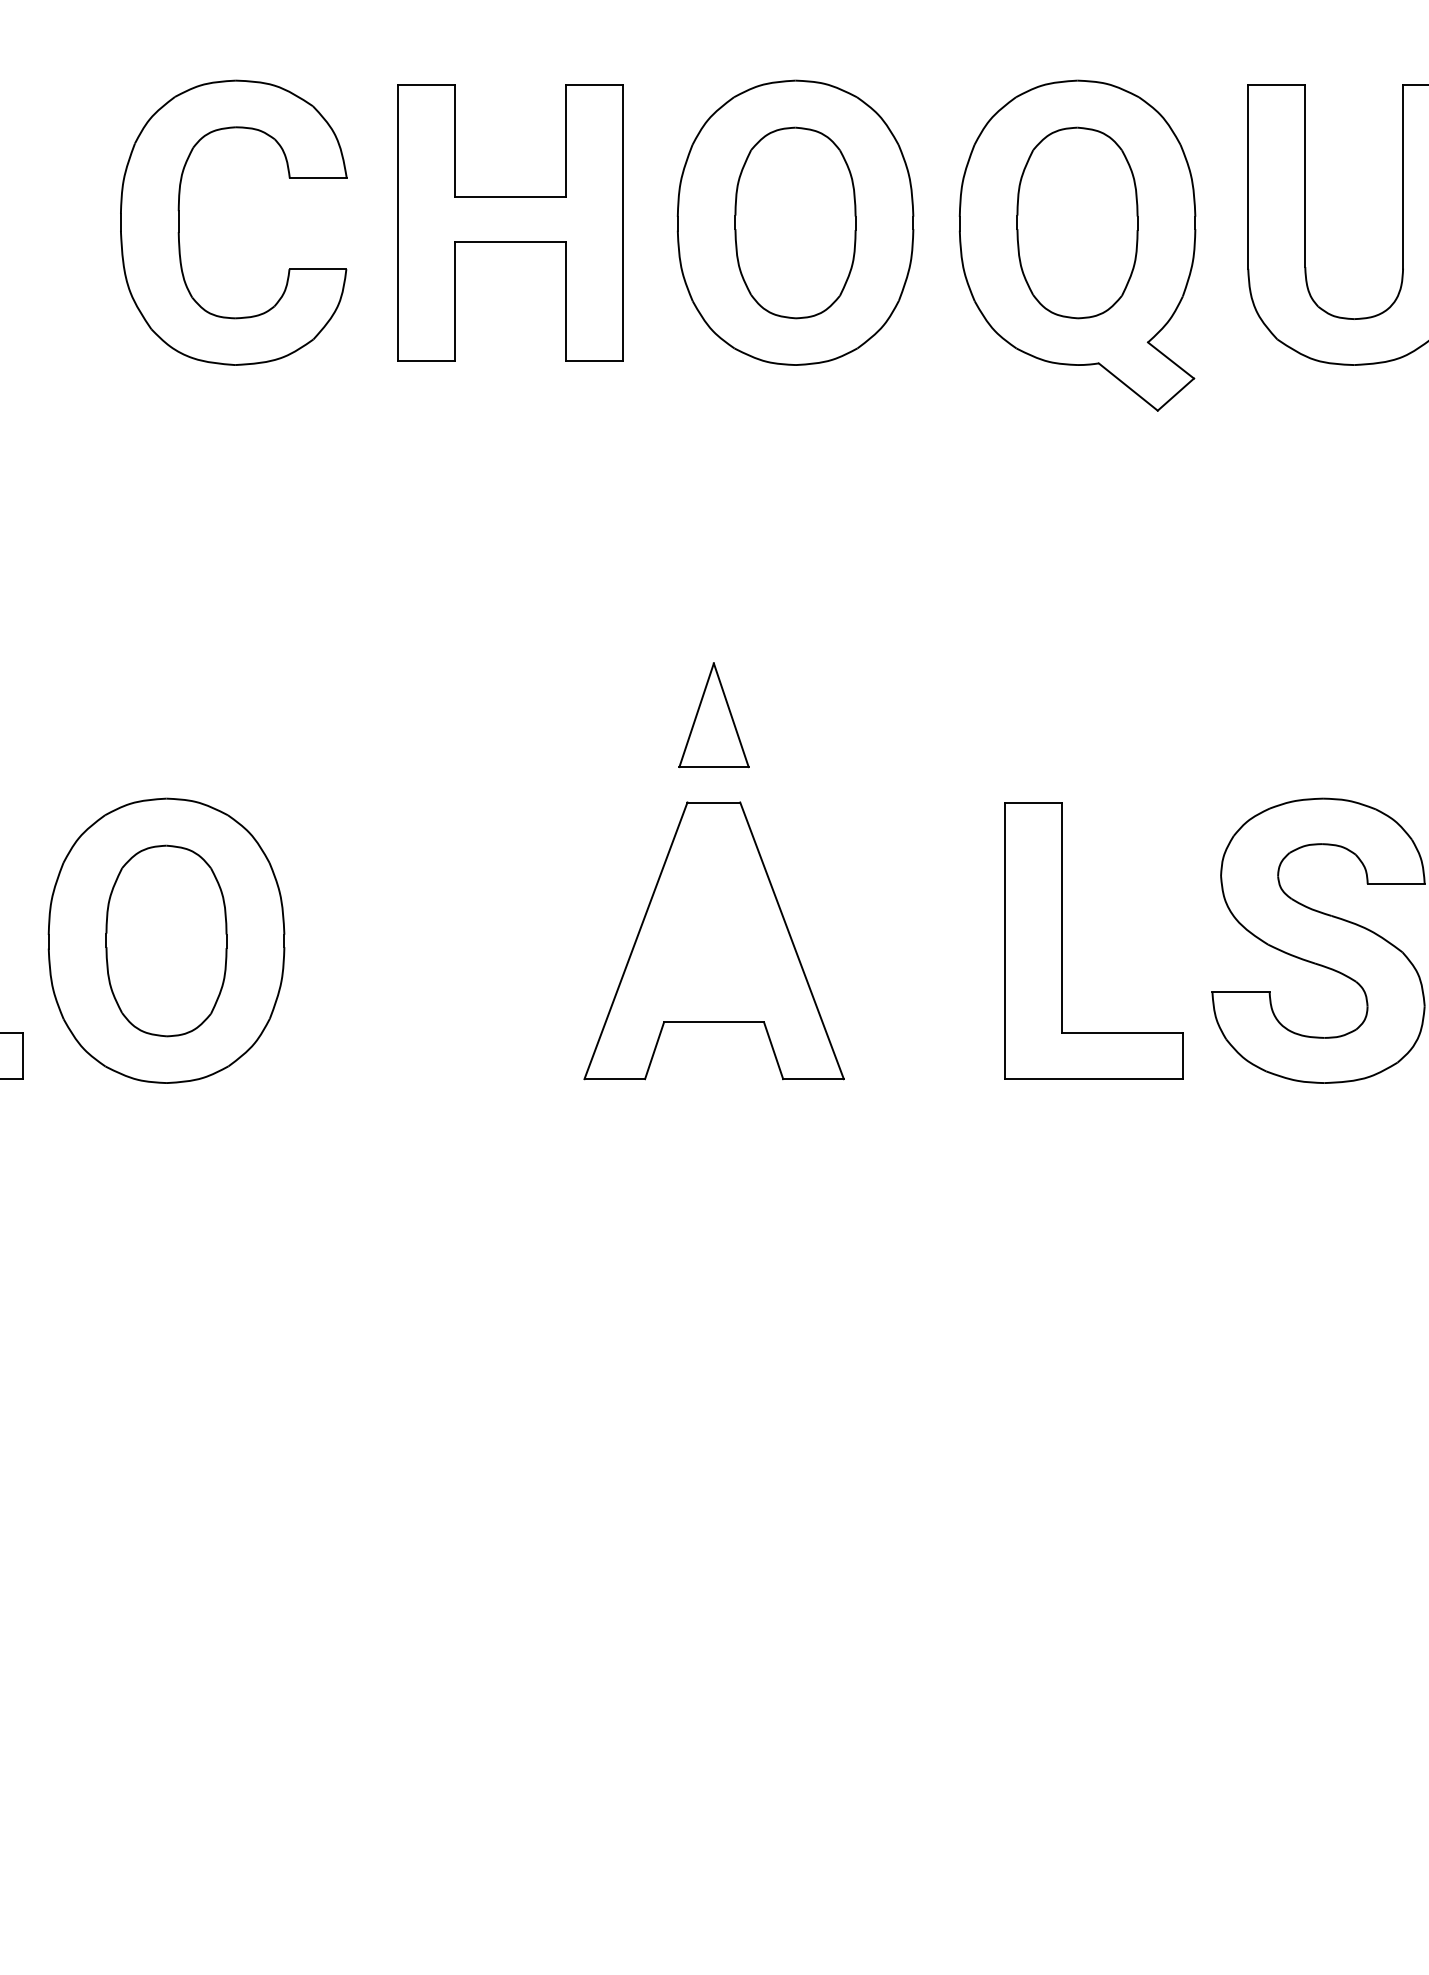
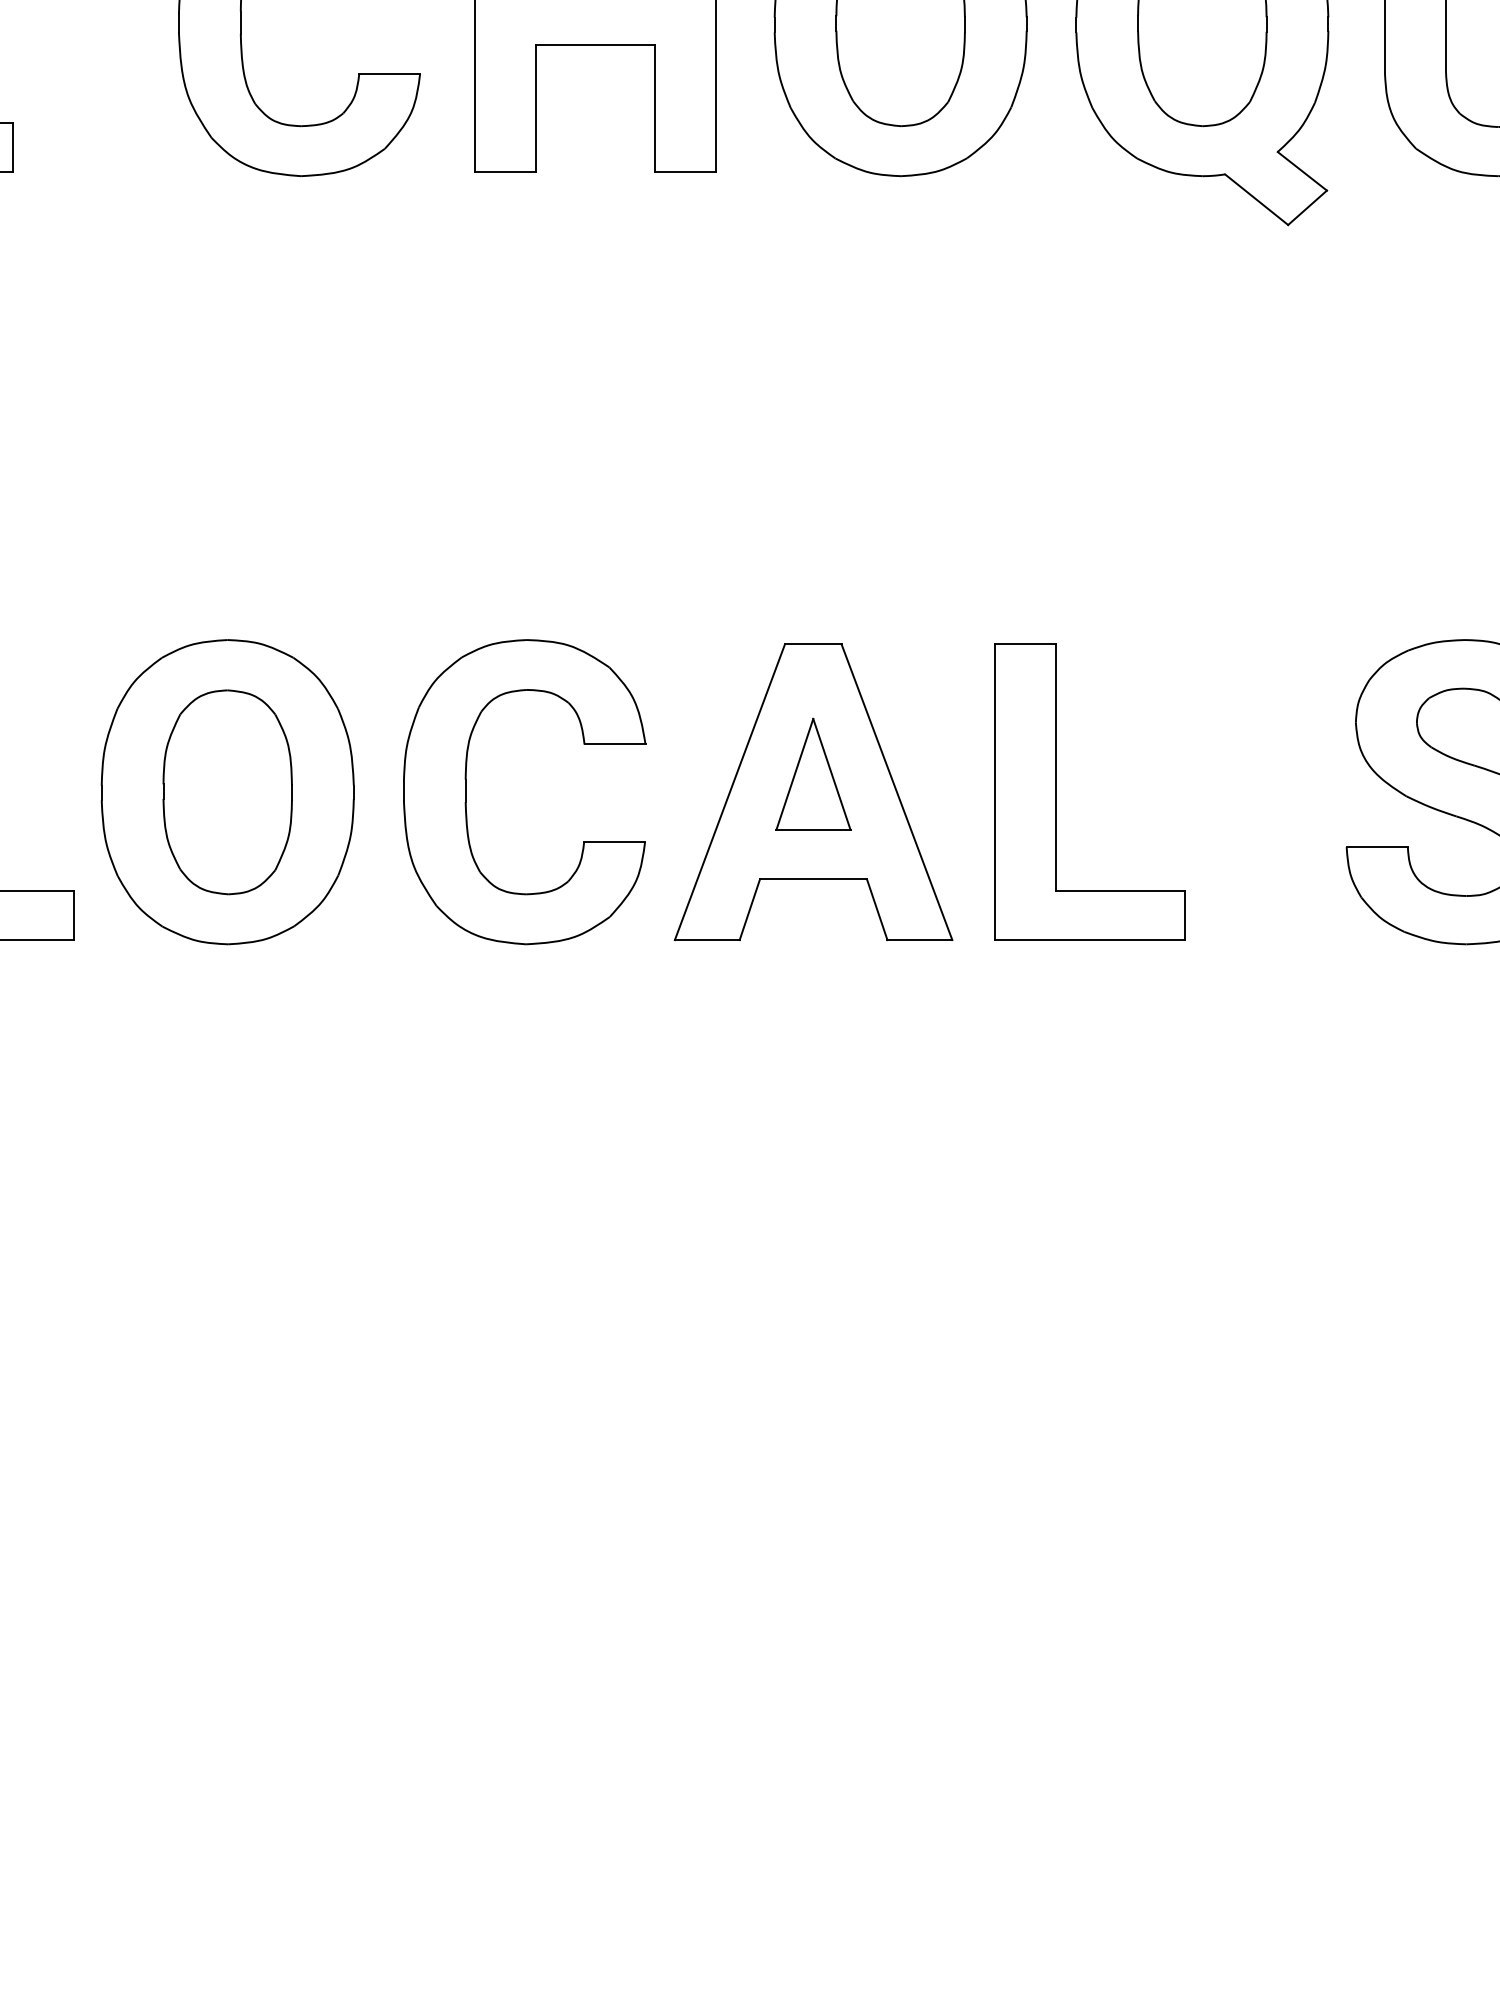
part: (713, 715) -> (812, 774), moved
part: (389, 940) -> (466, 791), added
part: (1062, 940) -> (1055, 791), moved

